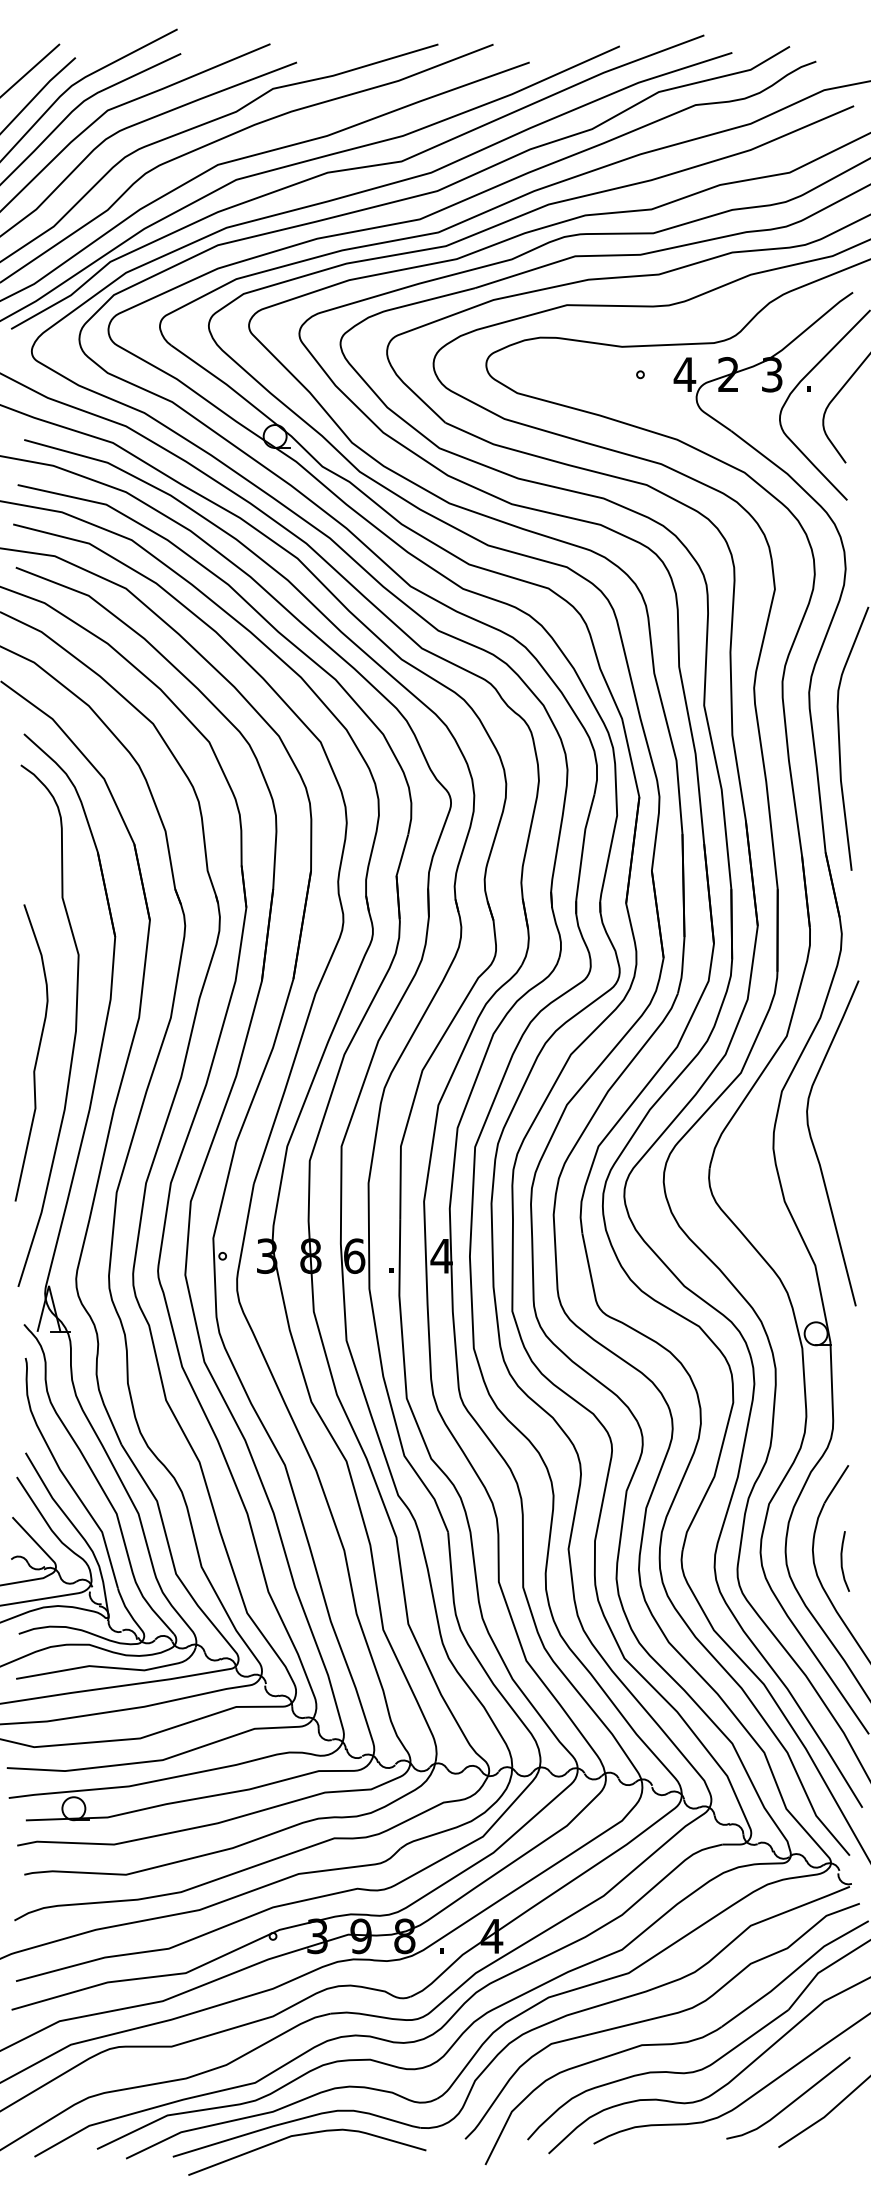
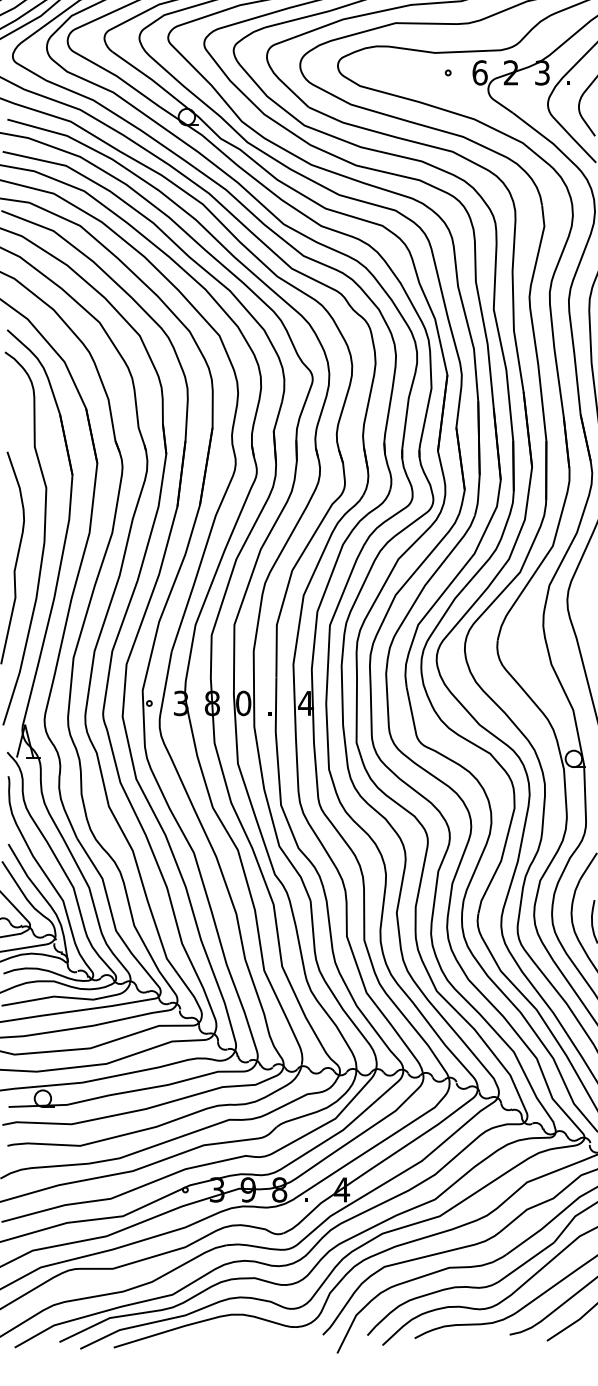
text: (684, 374) -> (479, 72), 4 -> 6
text: (354, 1255) -> (243, 702), 6 -> 0
curve: (303, 2135) -> (207, 1332), removed

